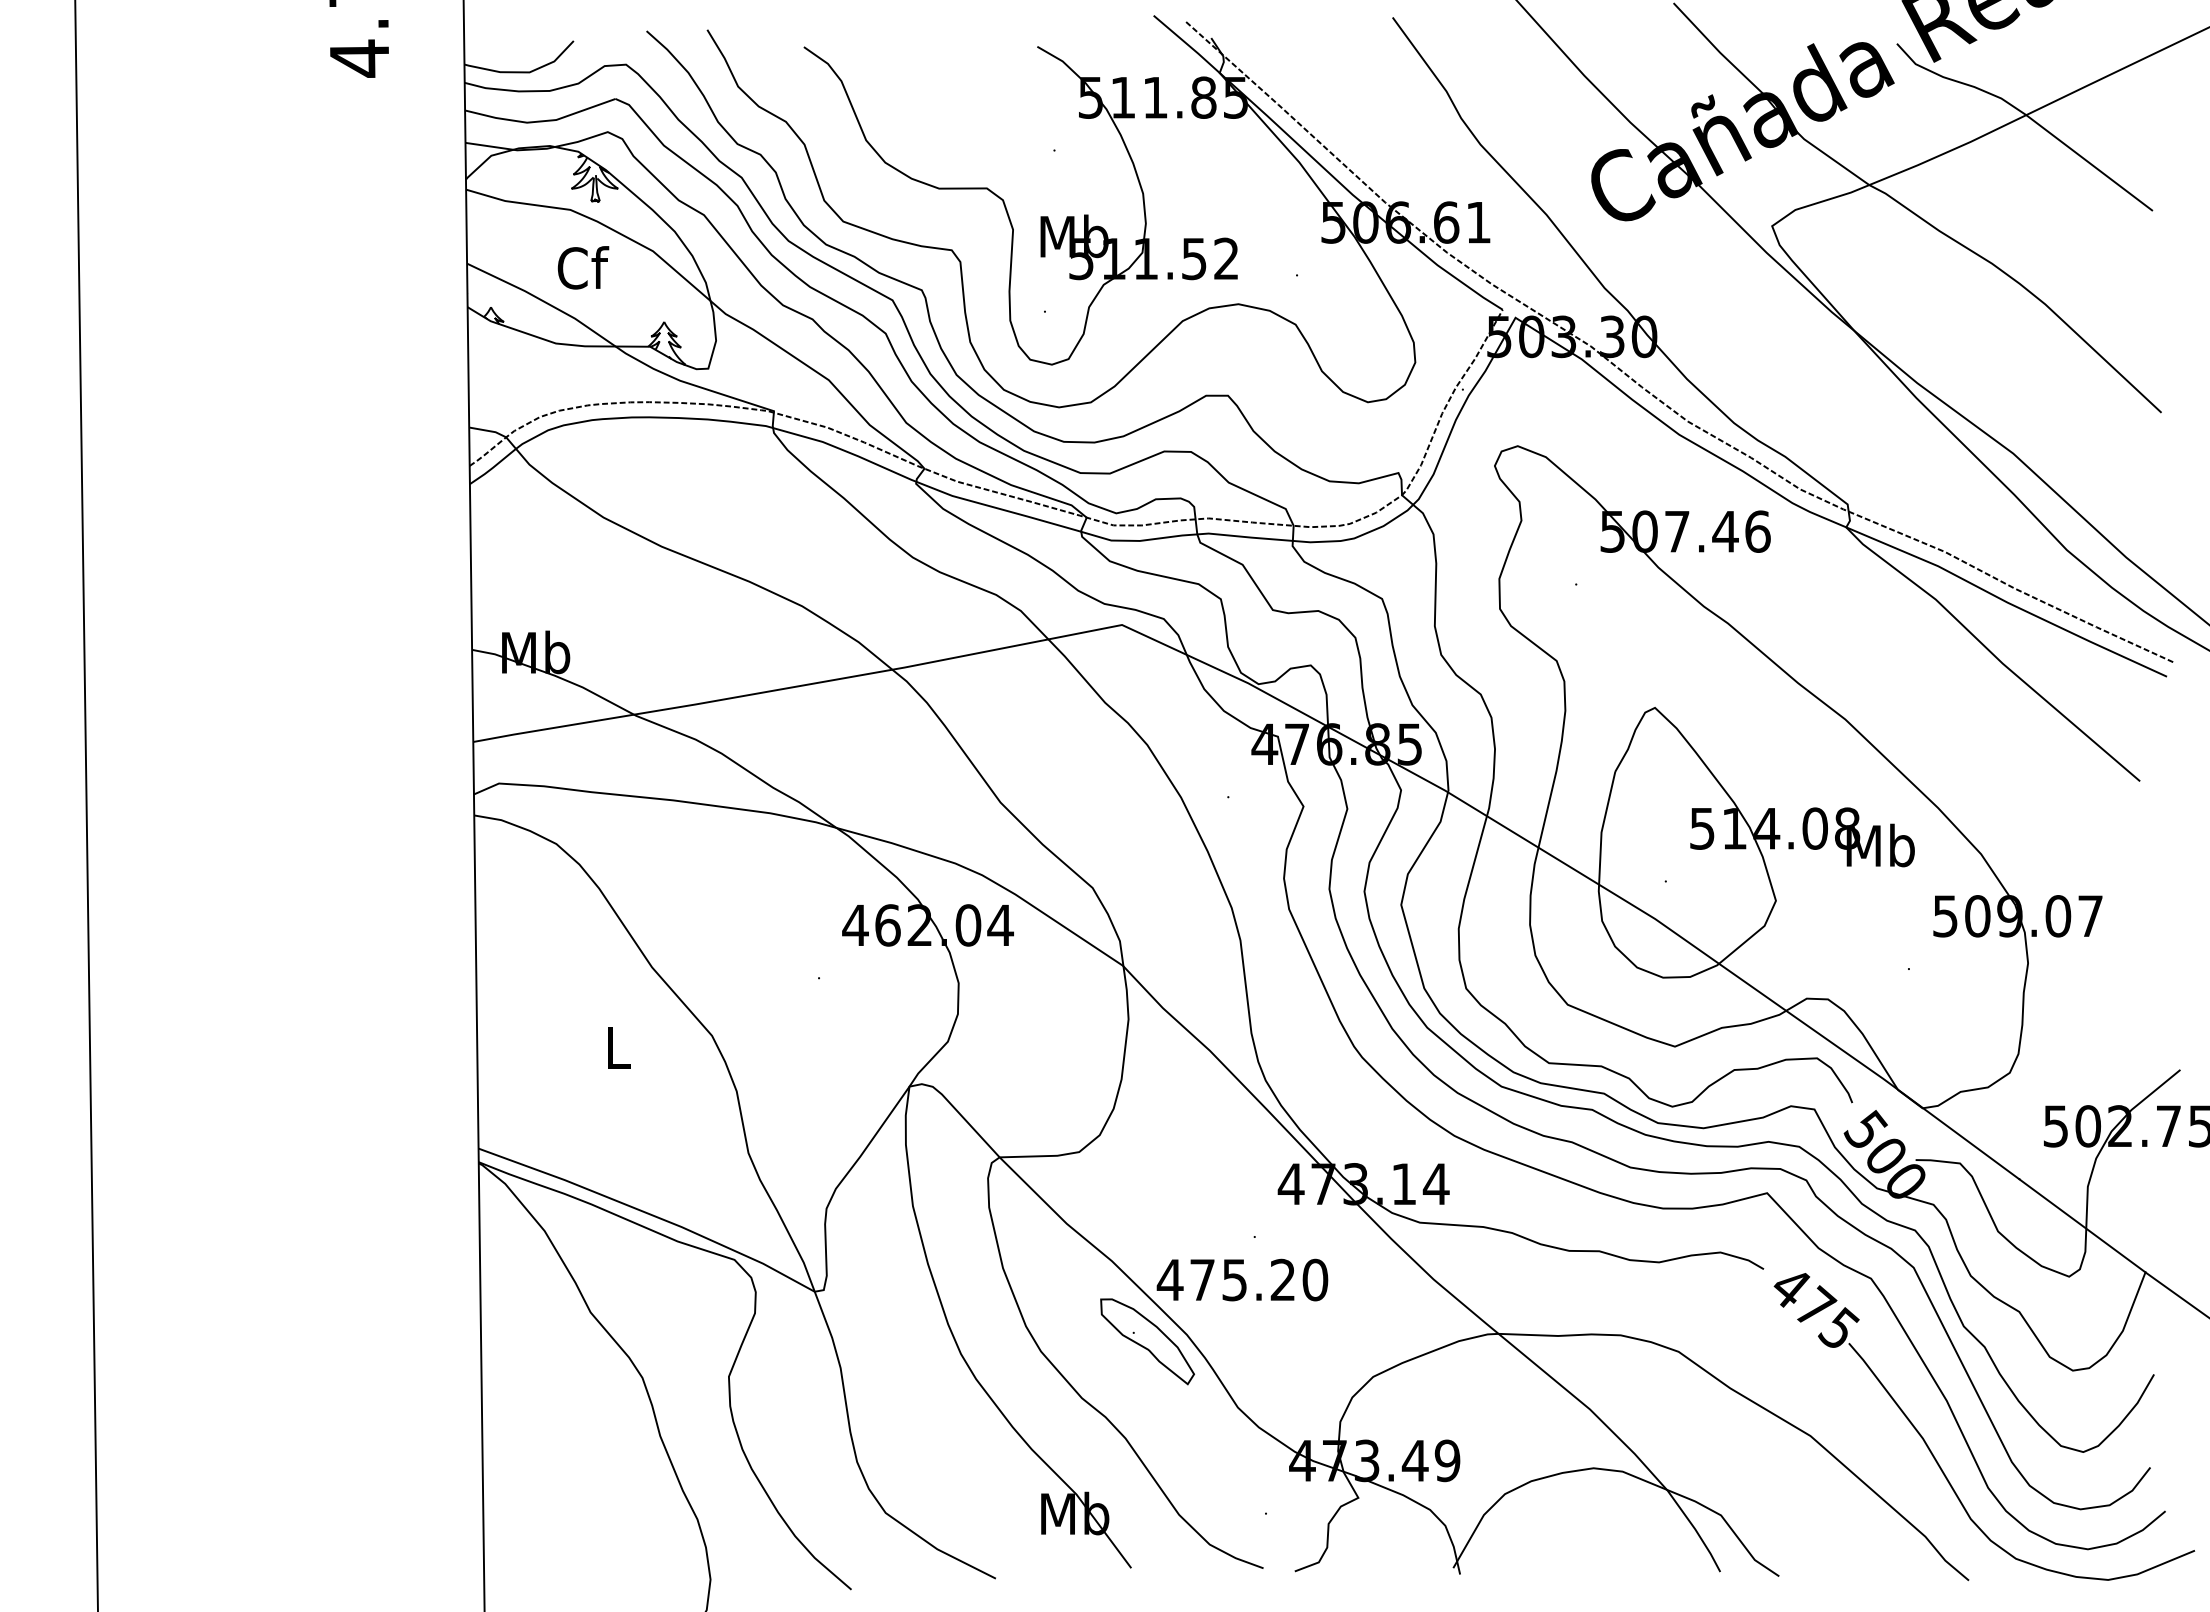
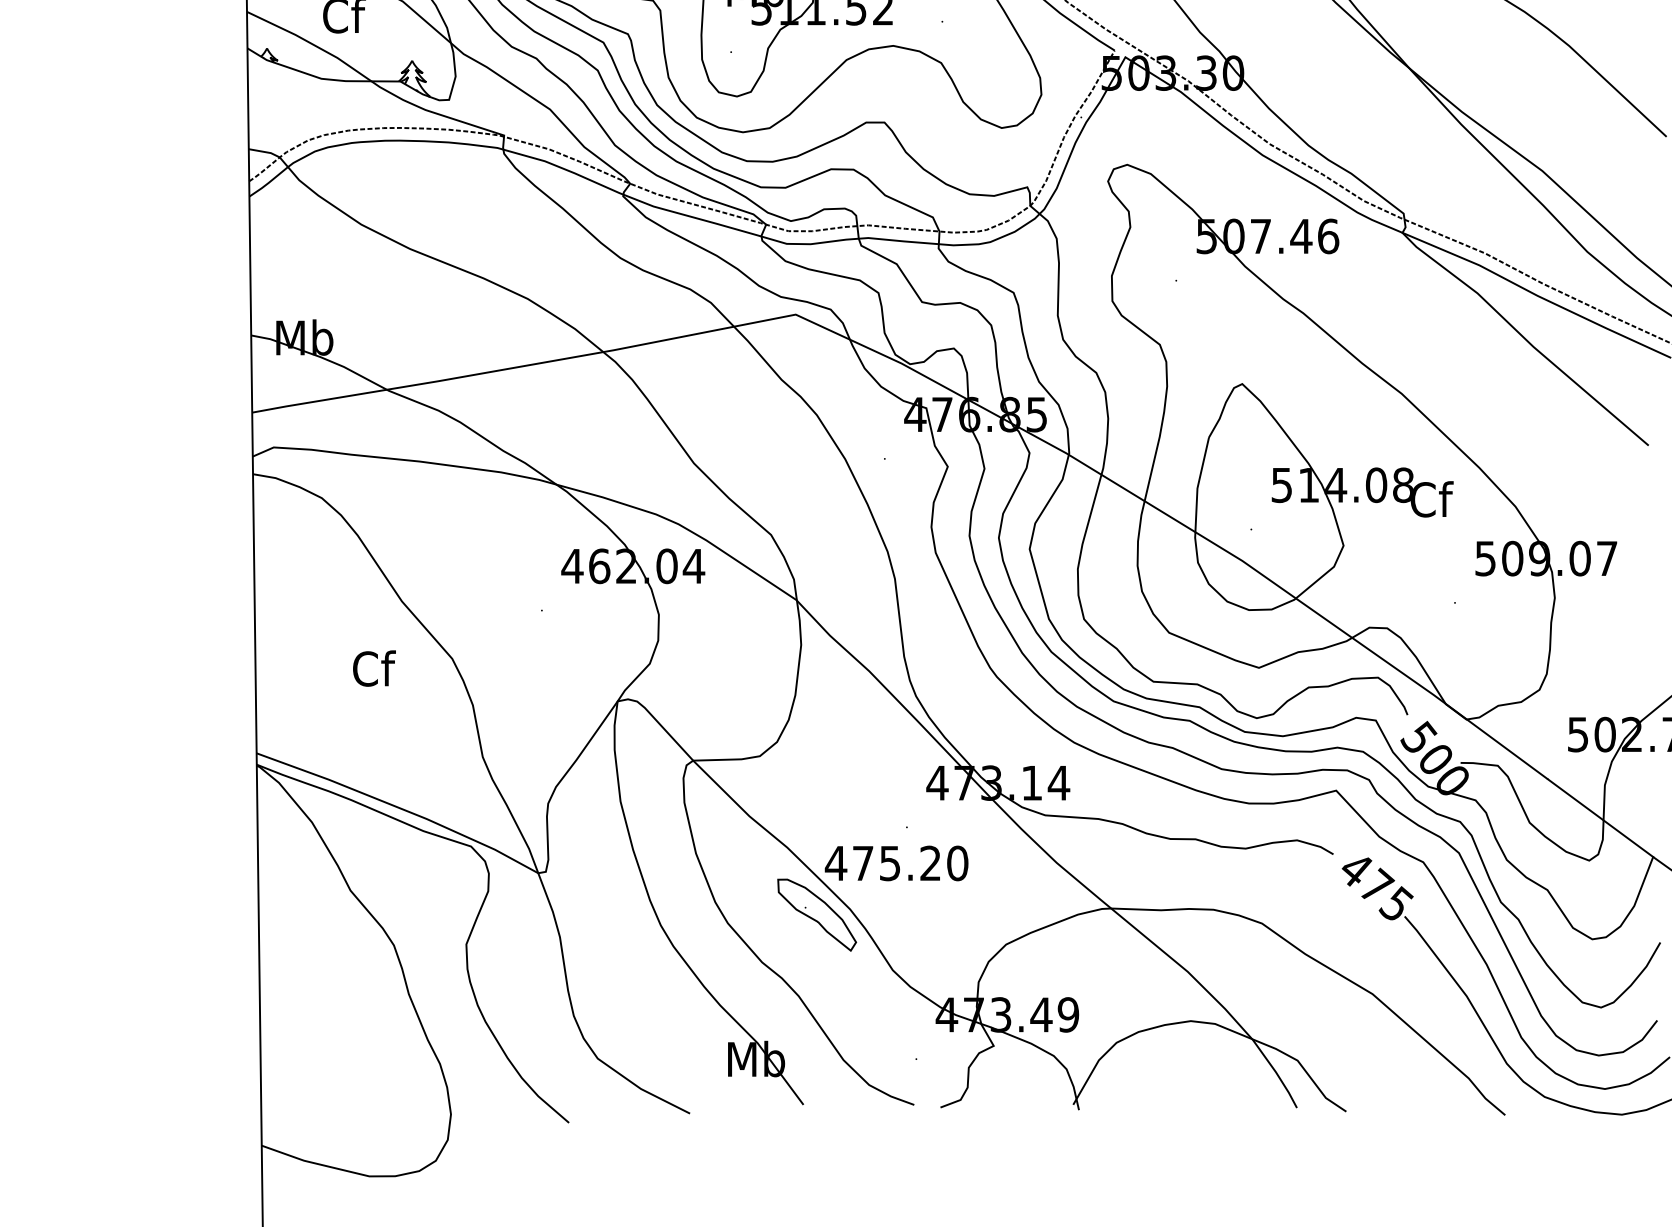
text: (1880, 845) -> (1431, 499), Mb -> Cf
text: (618, 1047) -> (373, 668), L -> Cf

